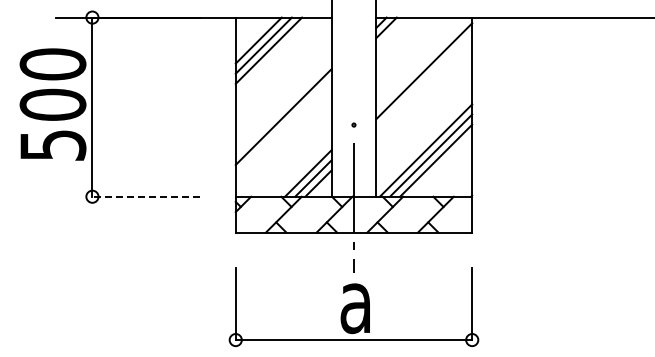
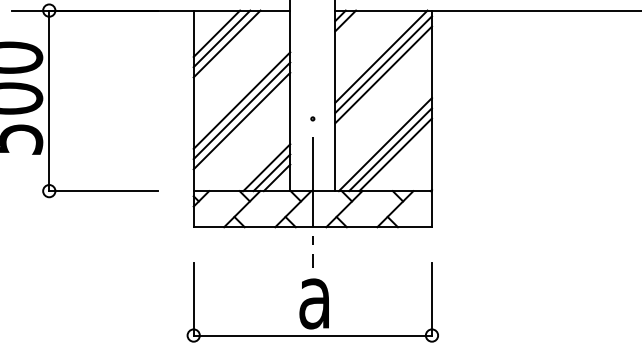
line: (421, 63) -> (380, 56), added
line: (424, 81) -> (383, 74), added
line: (283, 106) -> (241, 100), added
line: (283, 127) -> (241, 121), added
line: (146, 196) -> (103, 190), dashed -> solid

